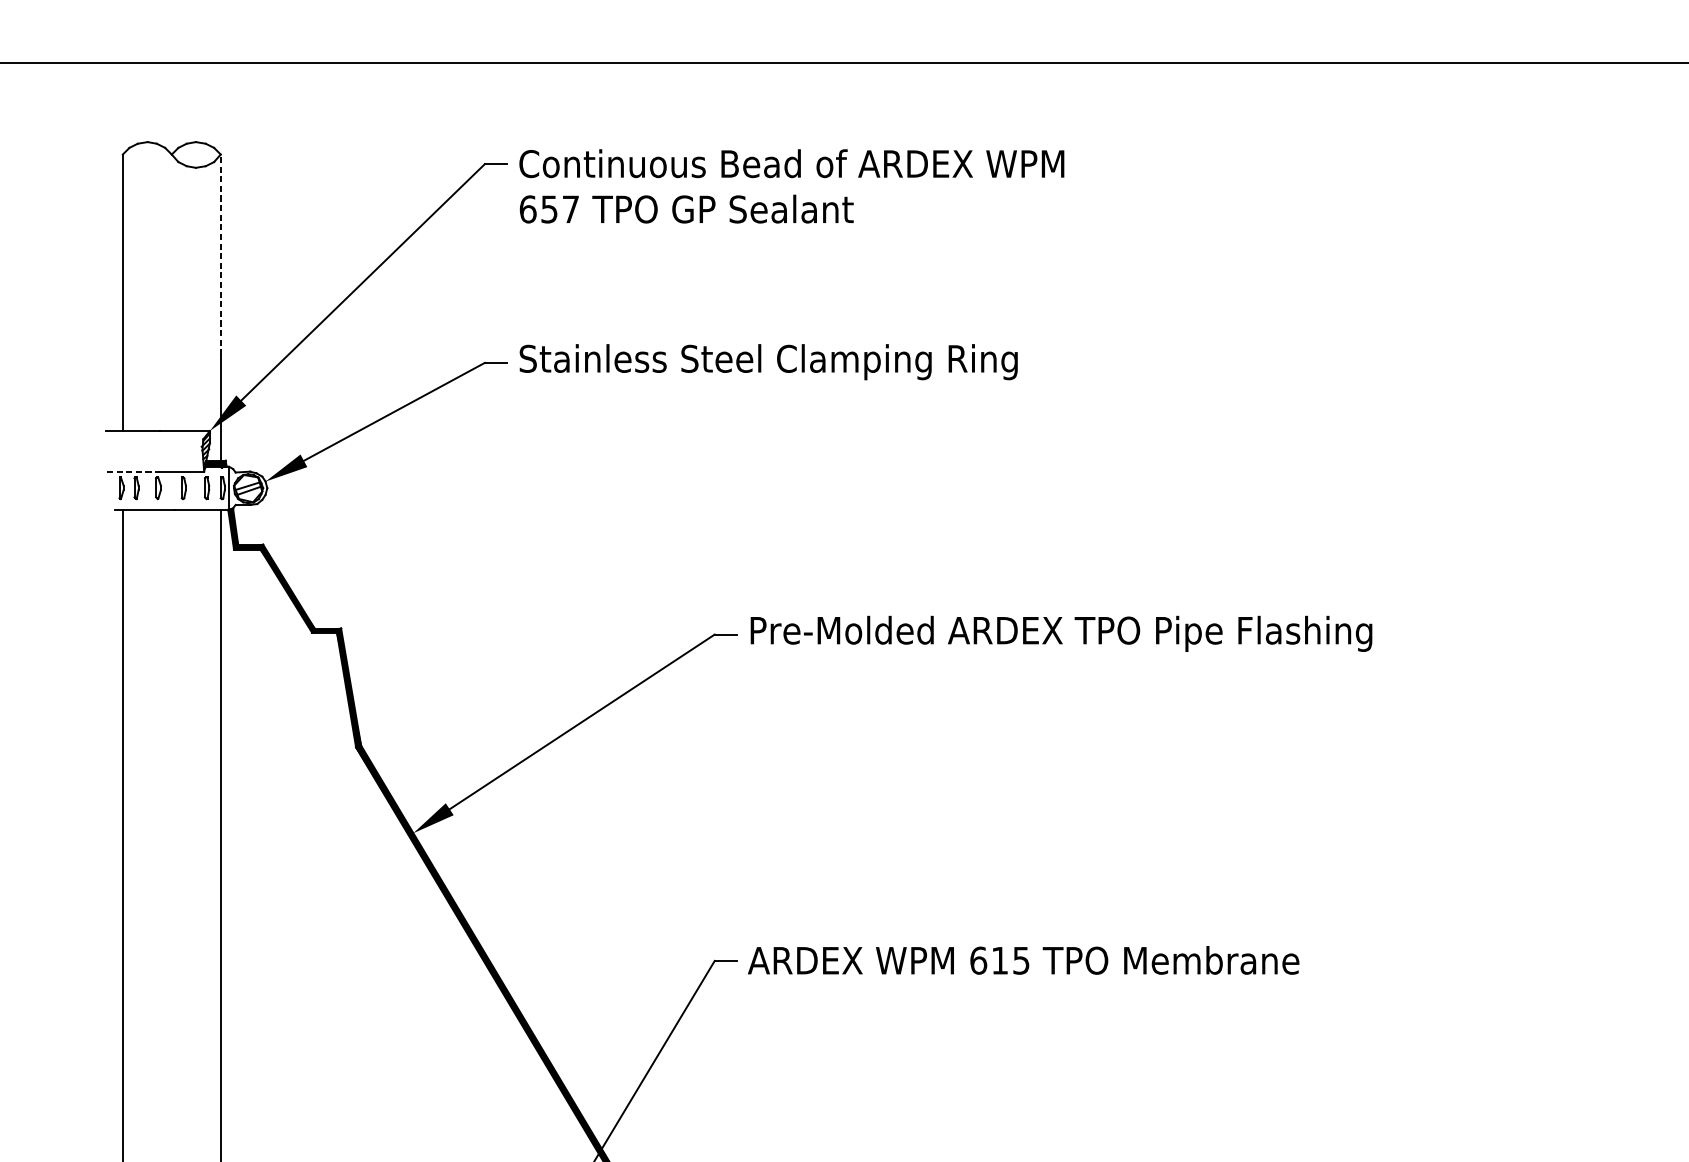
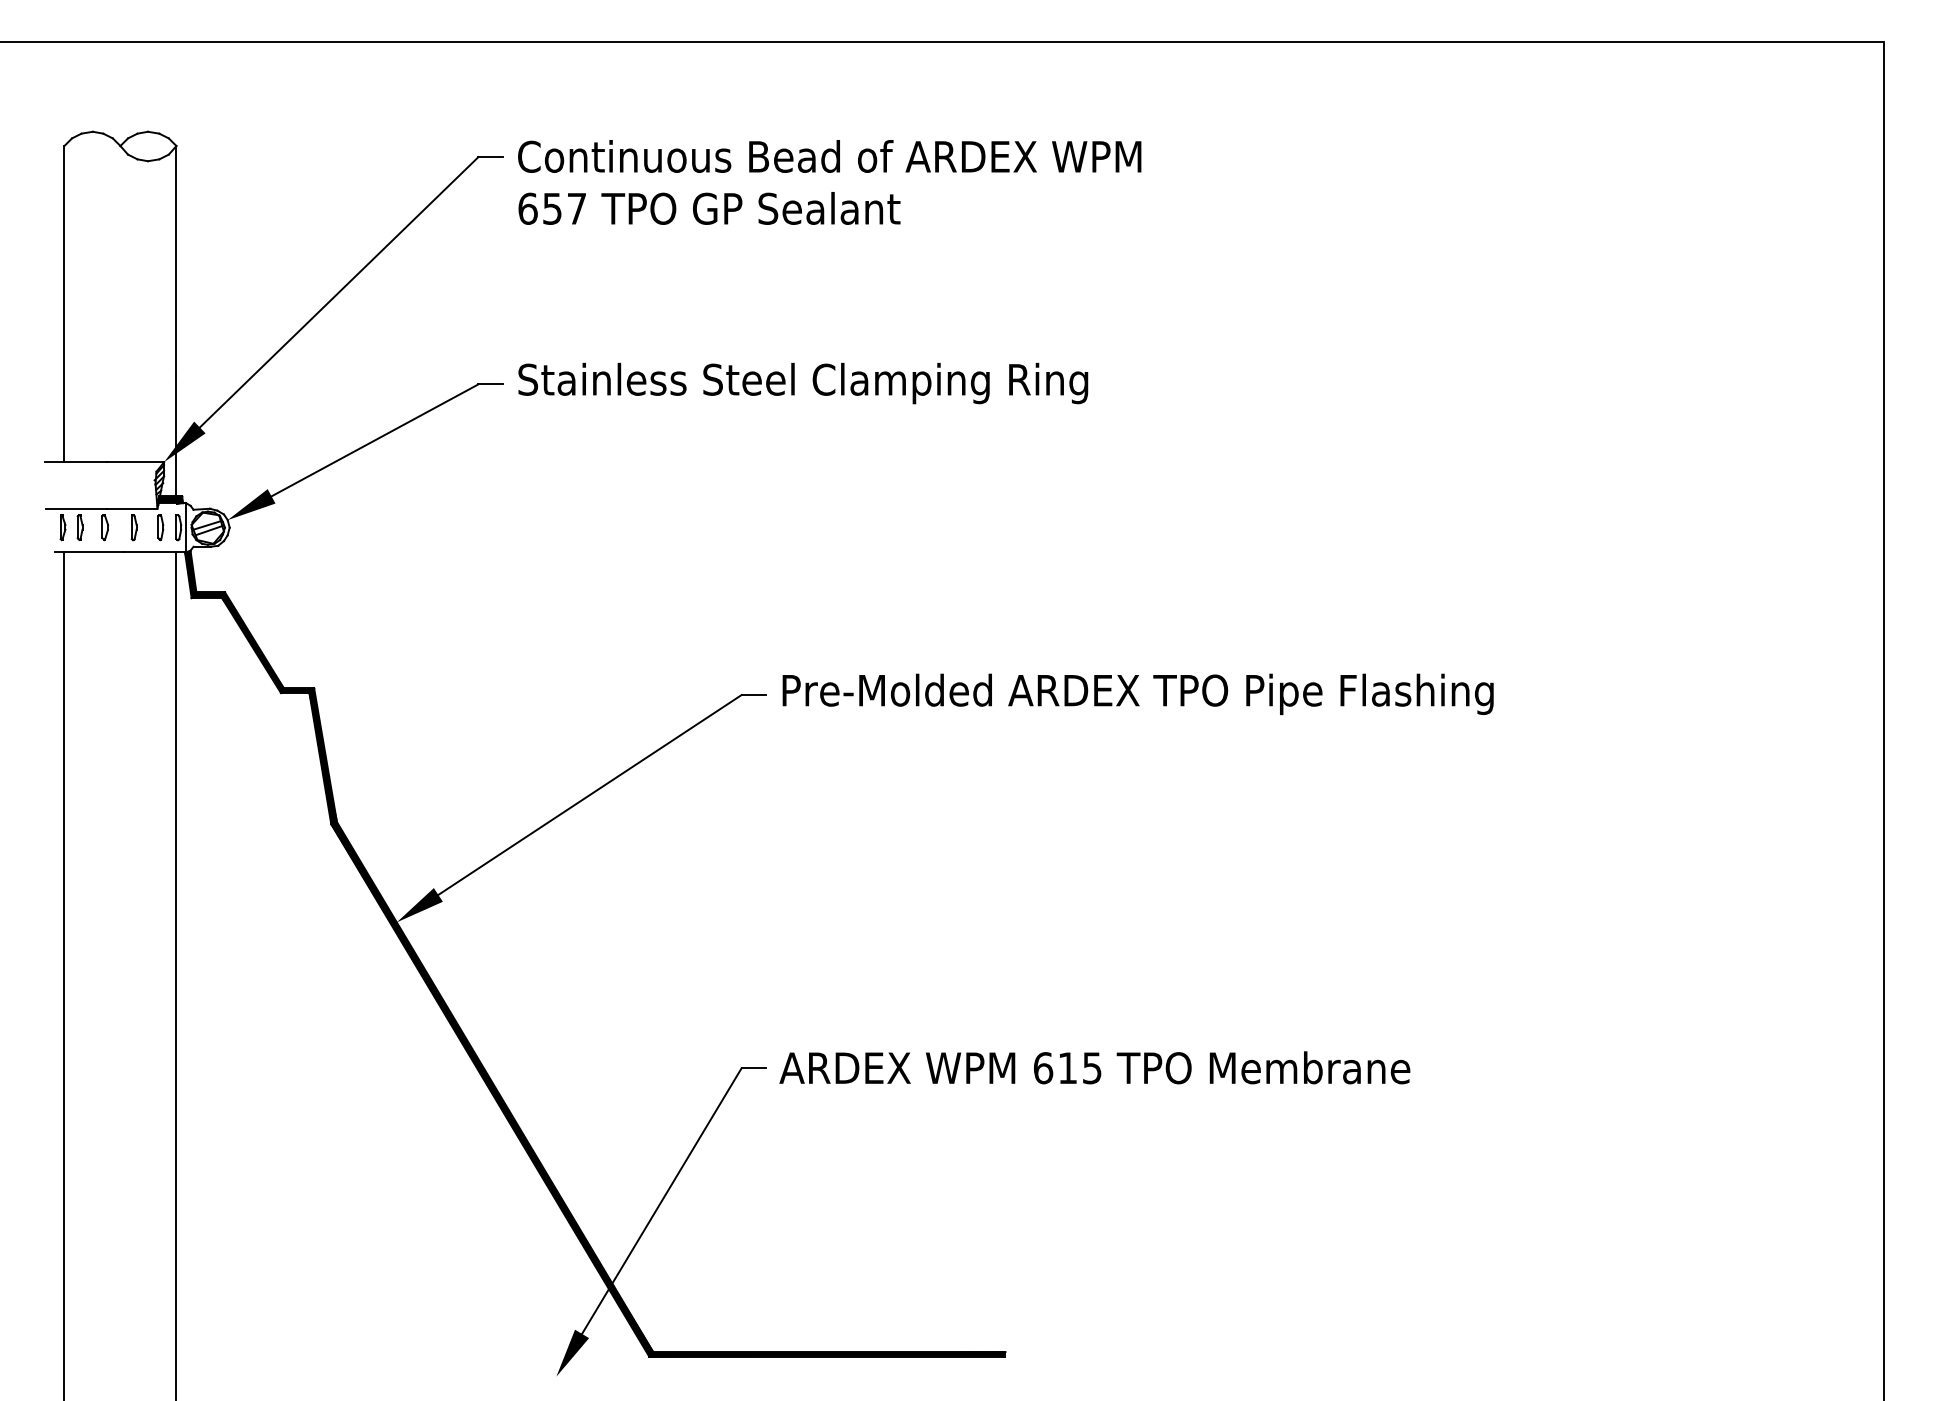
line: (220, 254) -> (176, 260), dashed -> solid
line: (134, 471) -> (77, 508), dashed -> solid

